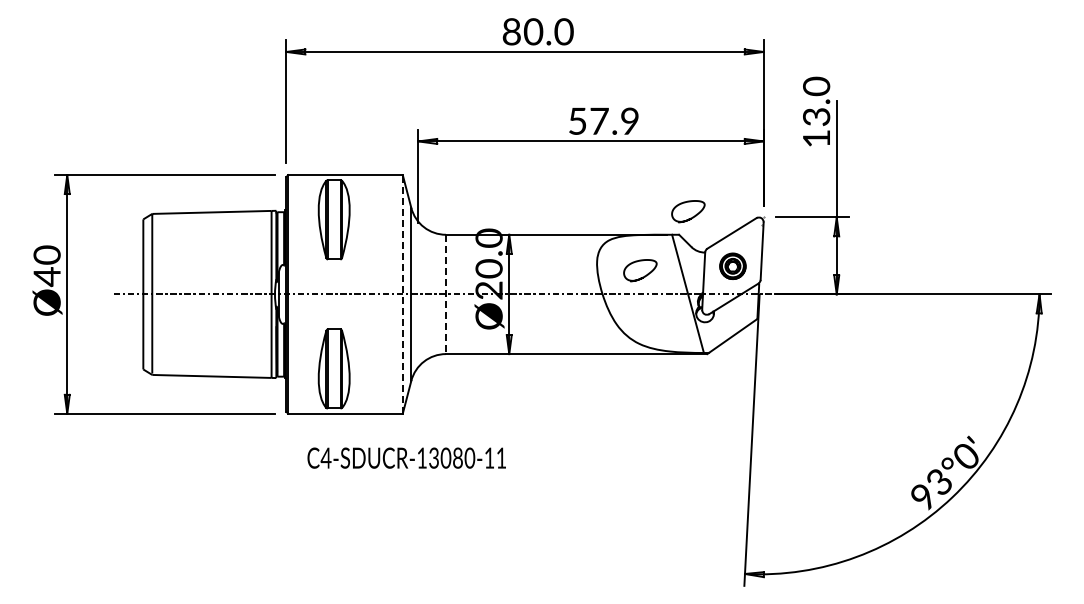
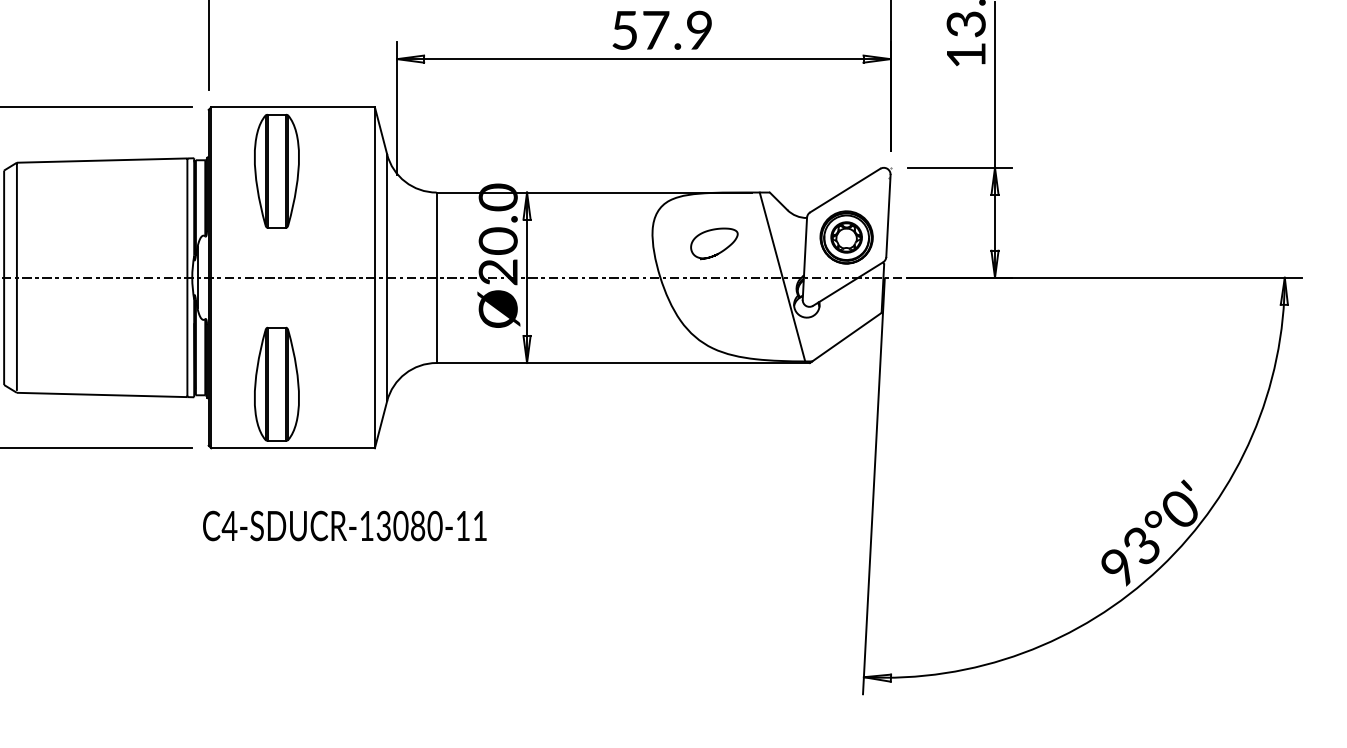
curve: (690, 217) -> (786, 167), removed
part: (732, 266) -> (846, 237), size x1.43
line: (402, 293) -> (374, 276), dashed -> solid
line: (445, 294) -> (435, 277), dashed -> solid
text: (406, 457) -> (344, 525), moved

